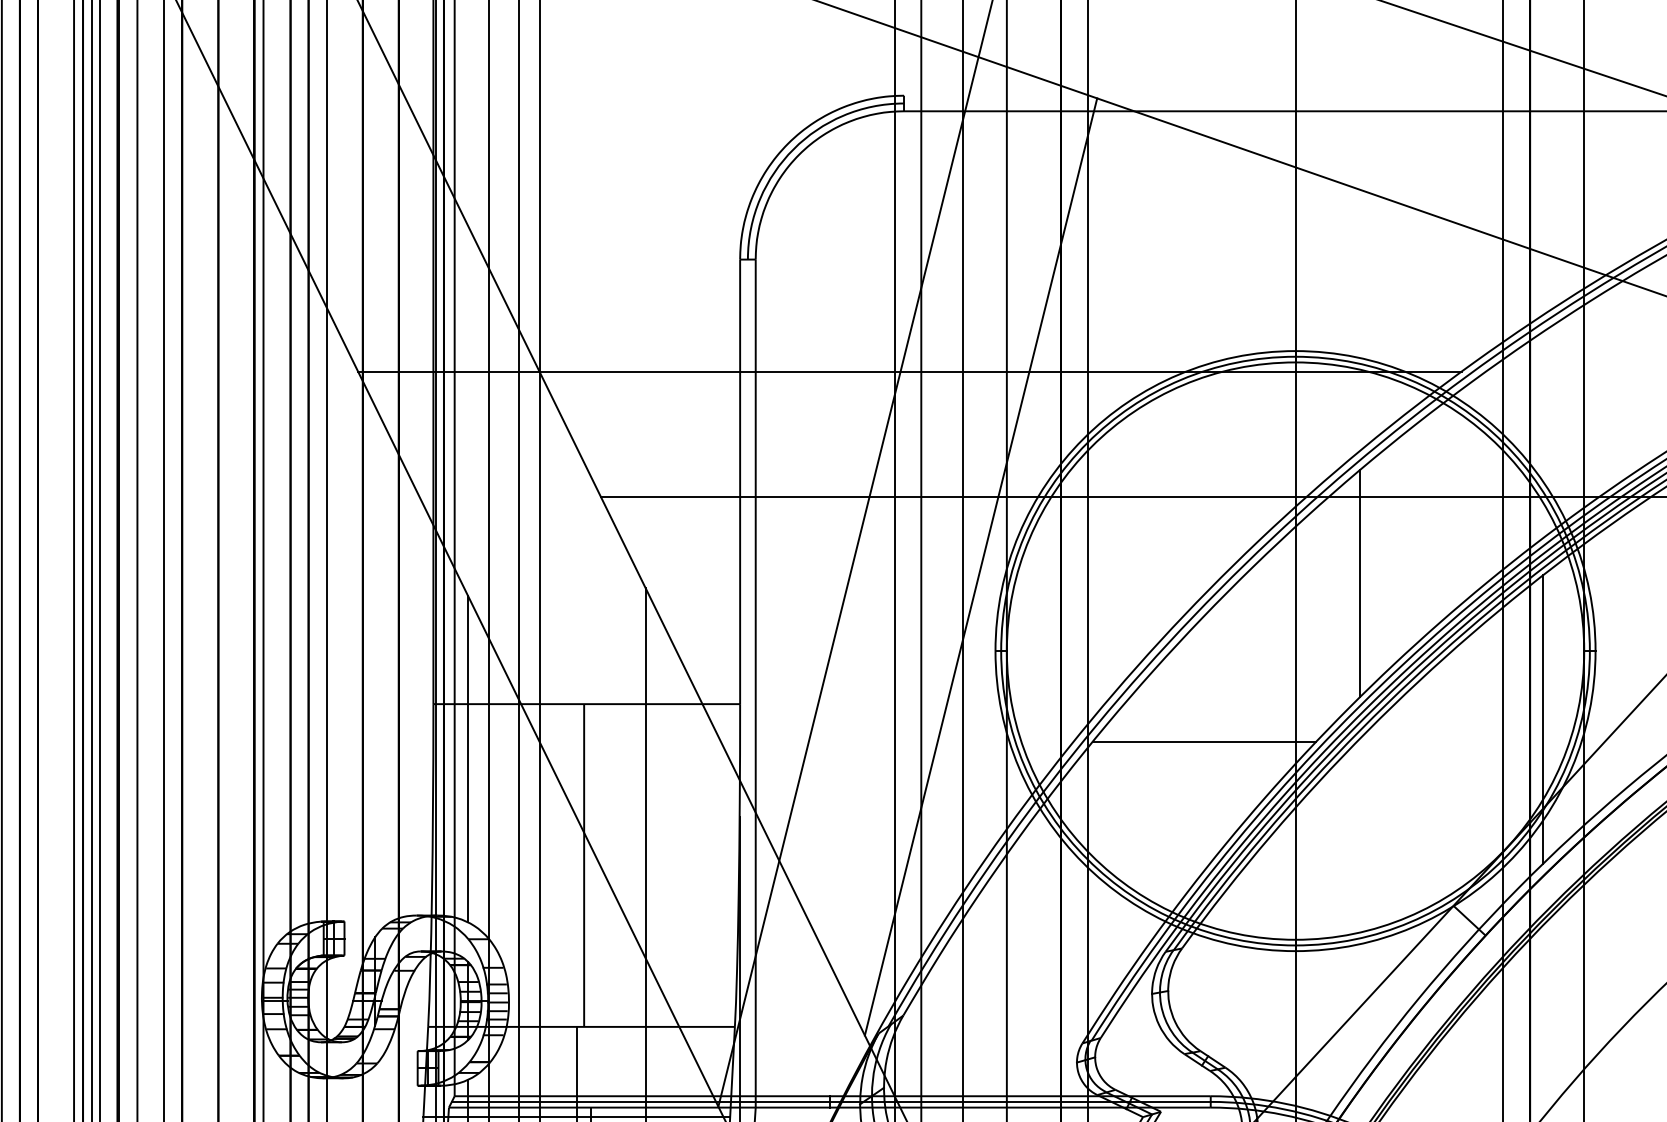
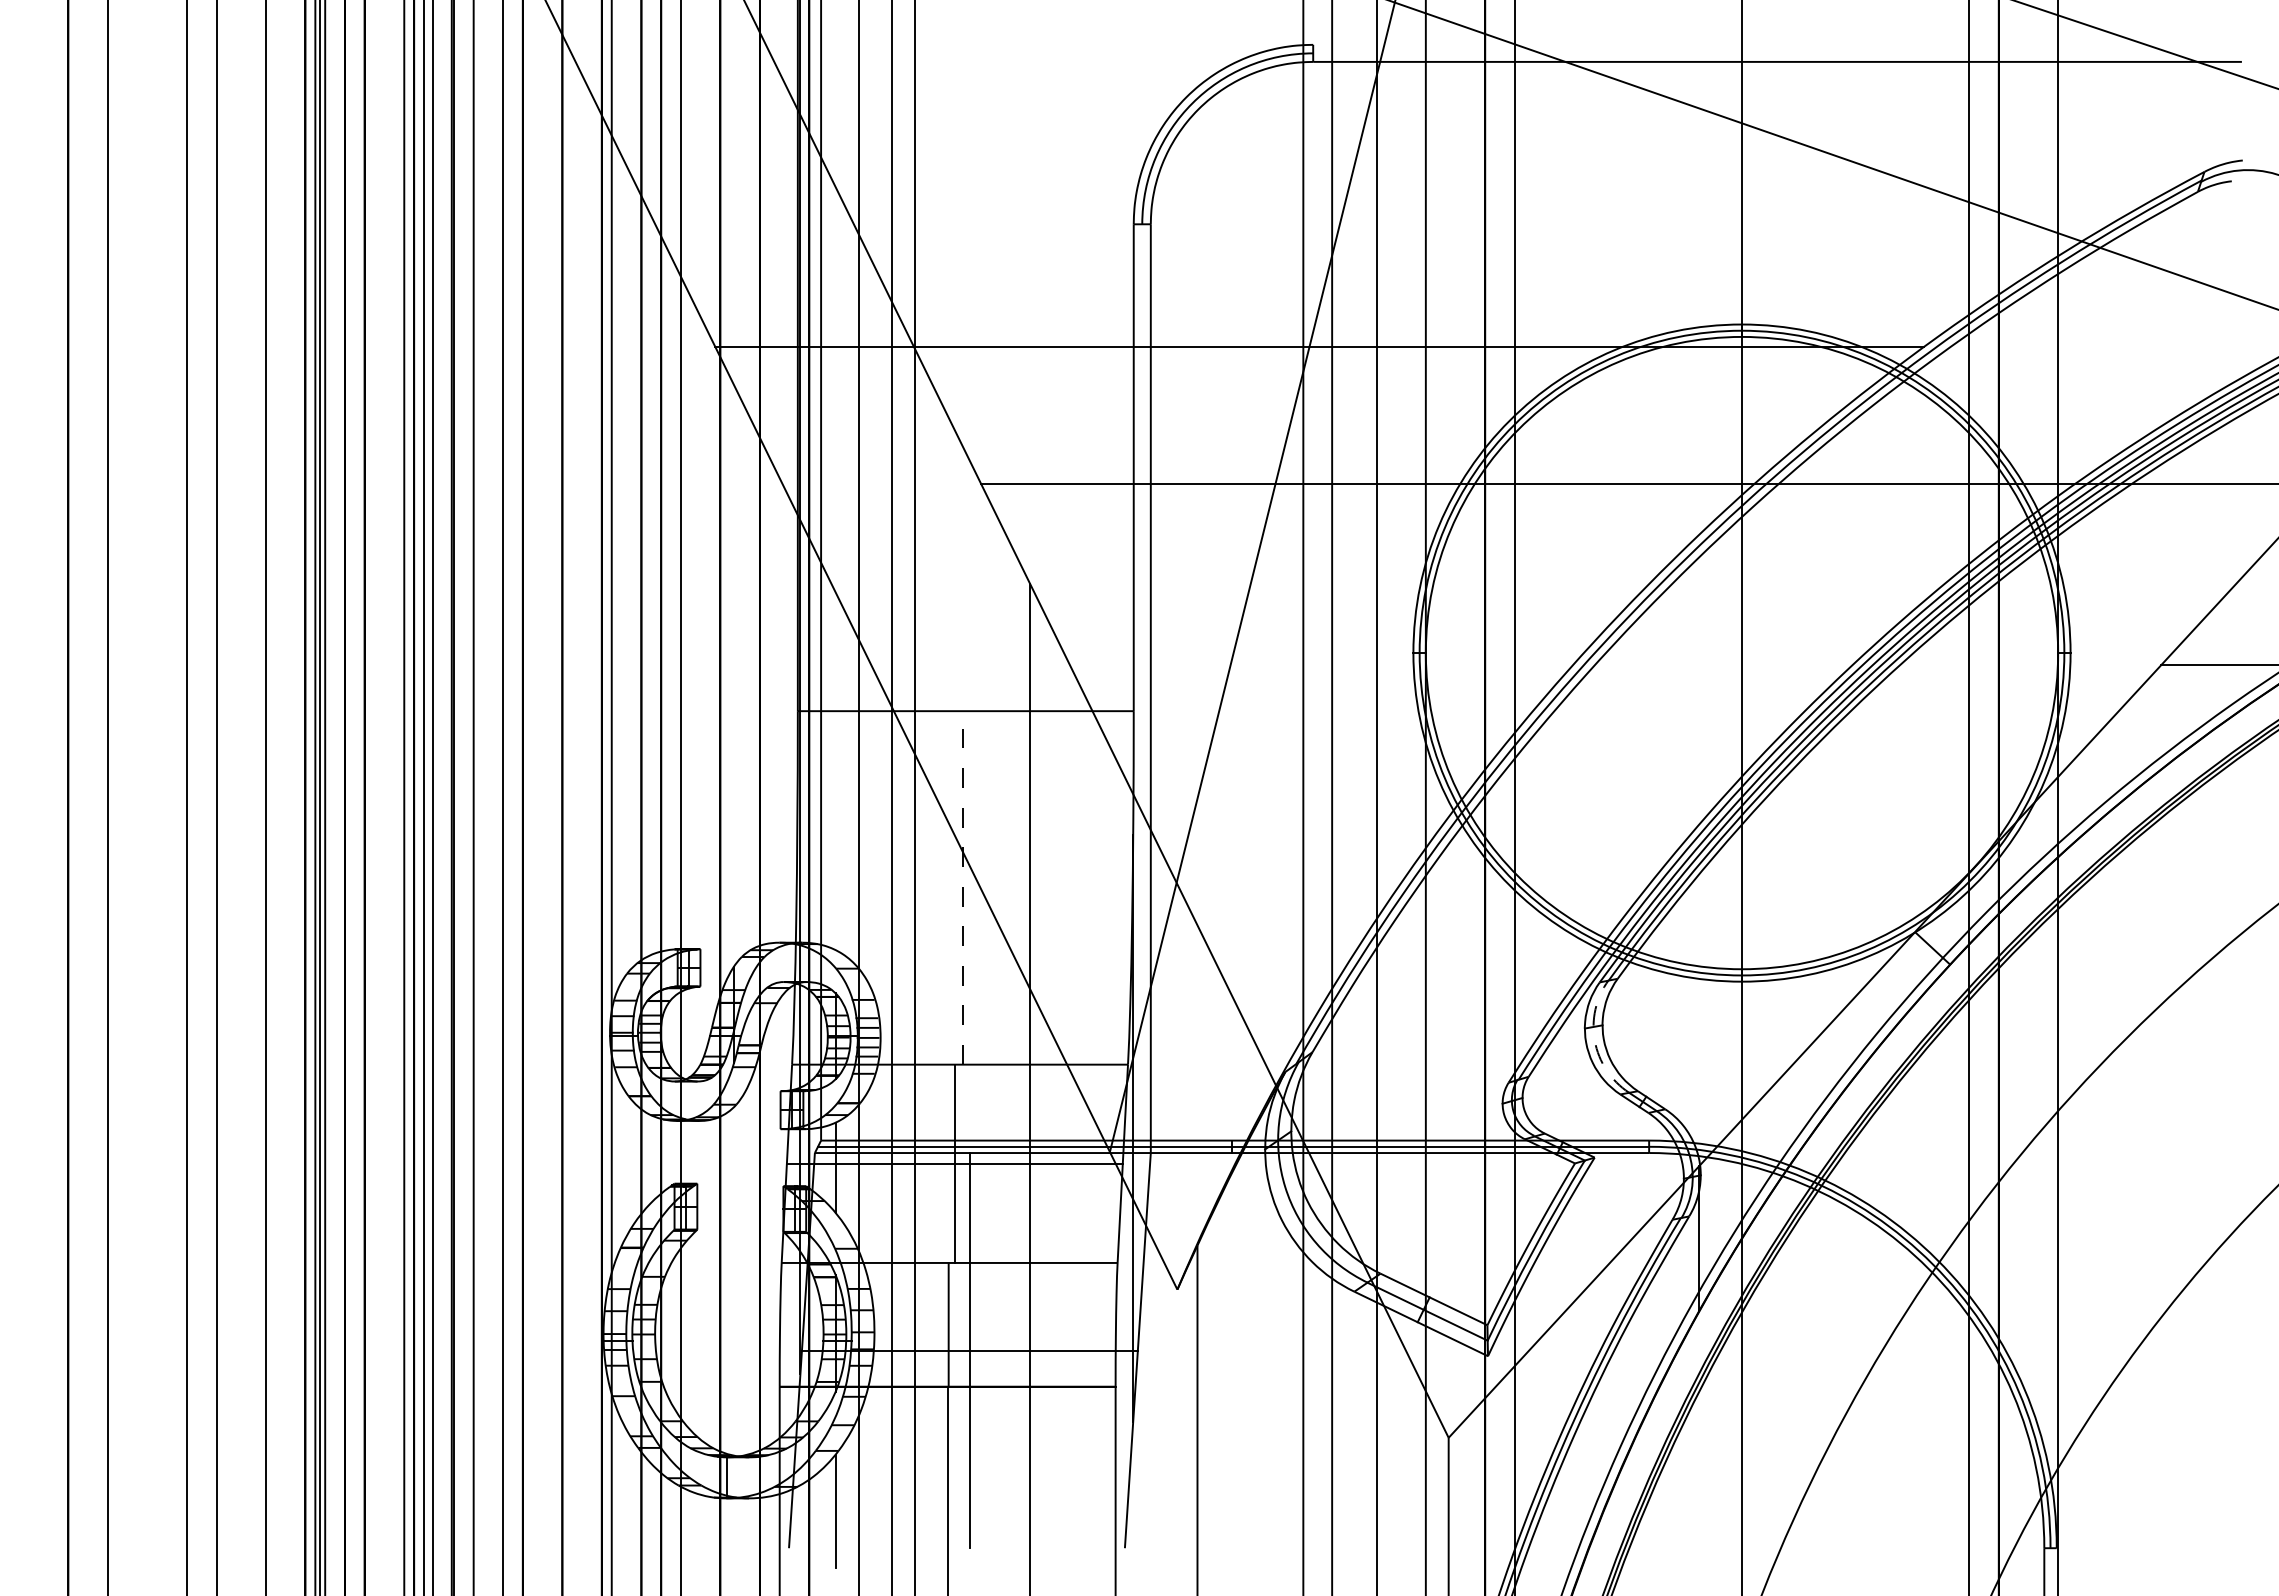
line: (980, 566) -> (1397, 560), removed
line: (1359, 582) -> (1812, 578), removed
line: (1543, 719) -> (2013, 728), removed
line: (1203, 741) -> (1641, 752), removed
line: (467, 759) -> (835, 771), removed
arc: (583, 870) -> (962, 893), solid -> dashed
arc: (1160, 1004) -> (1594, 1040), solid -> dashed

